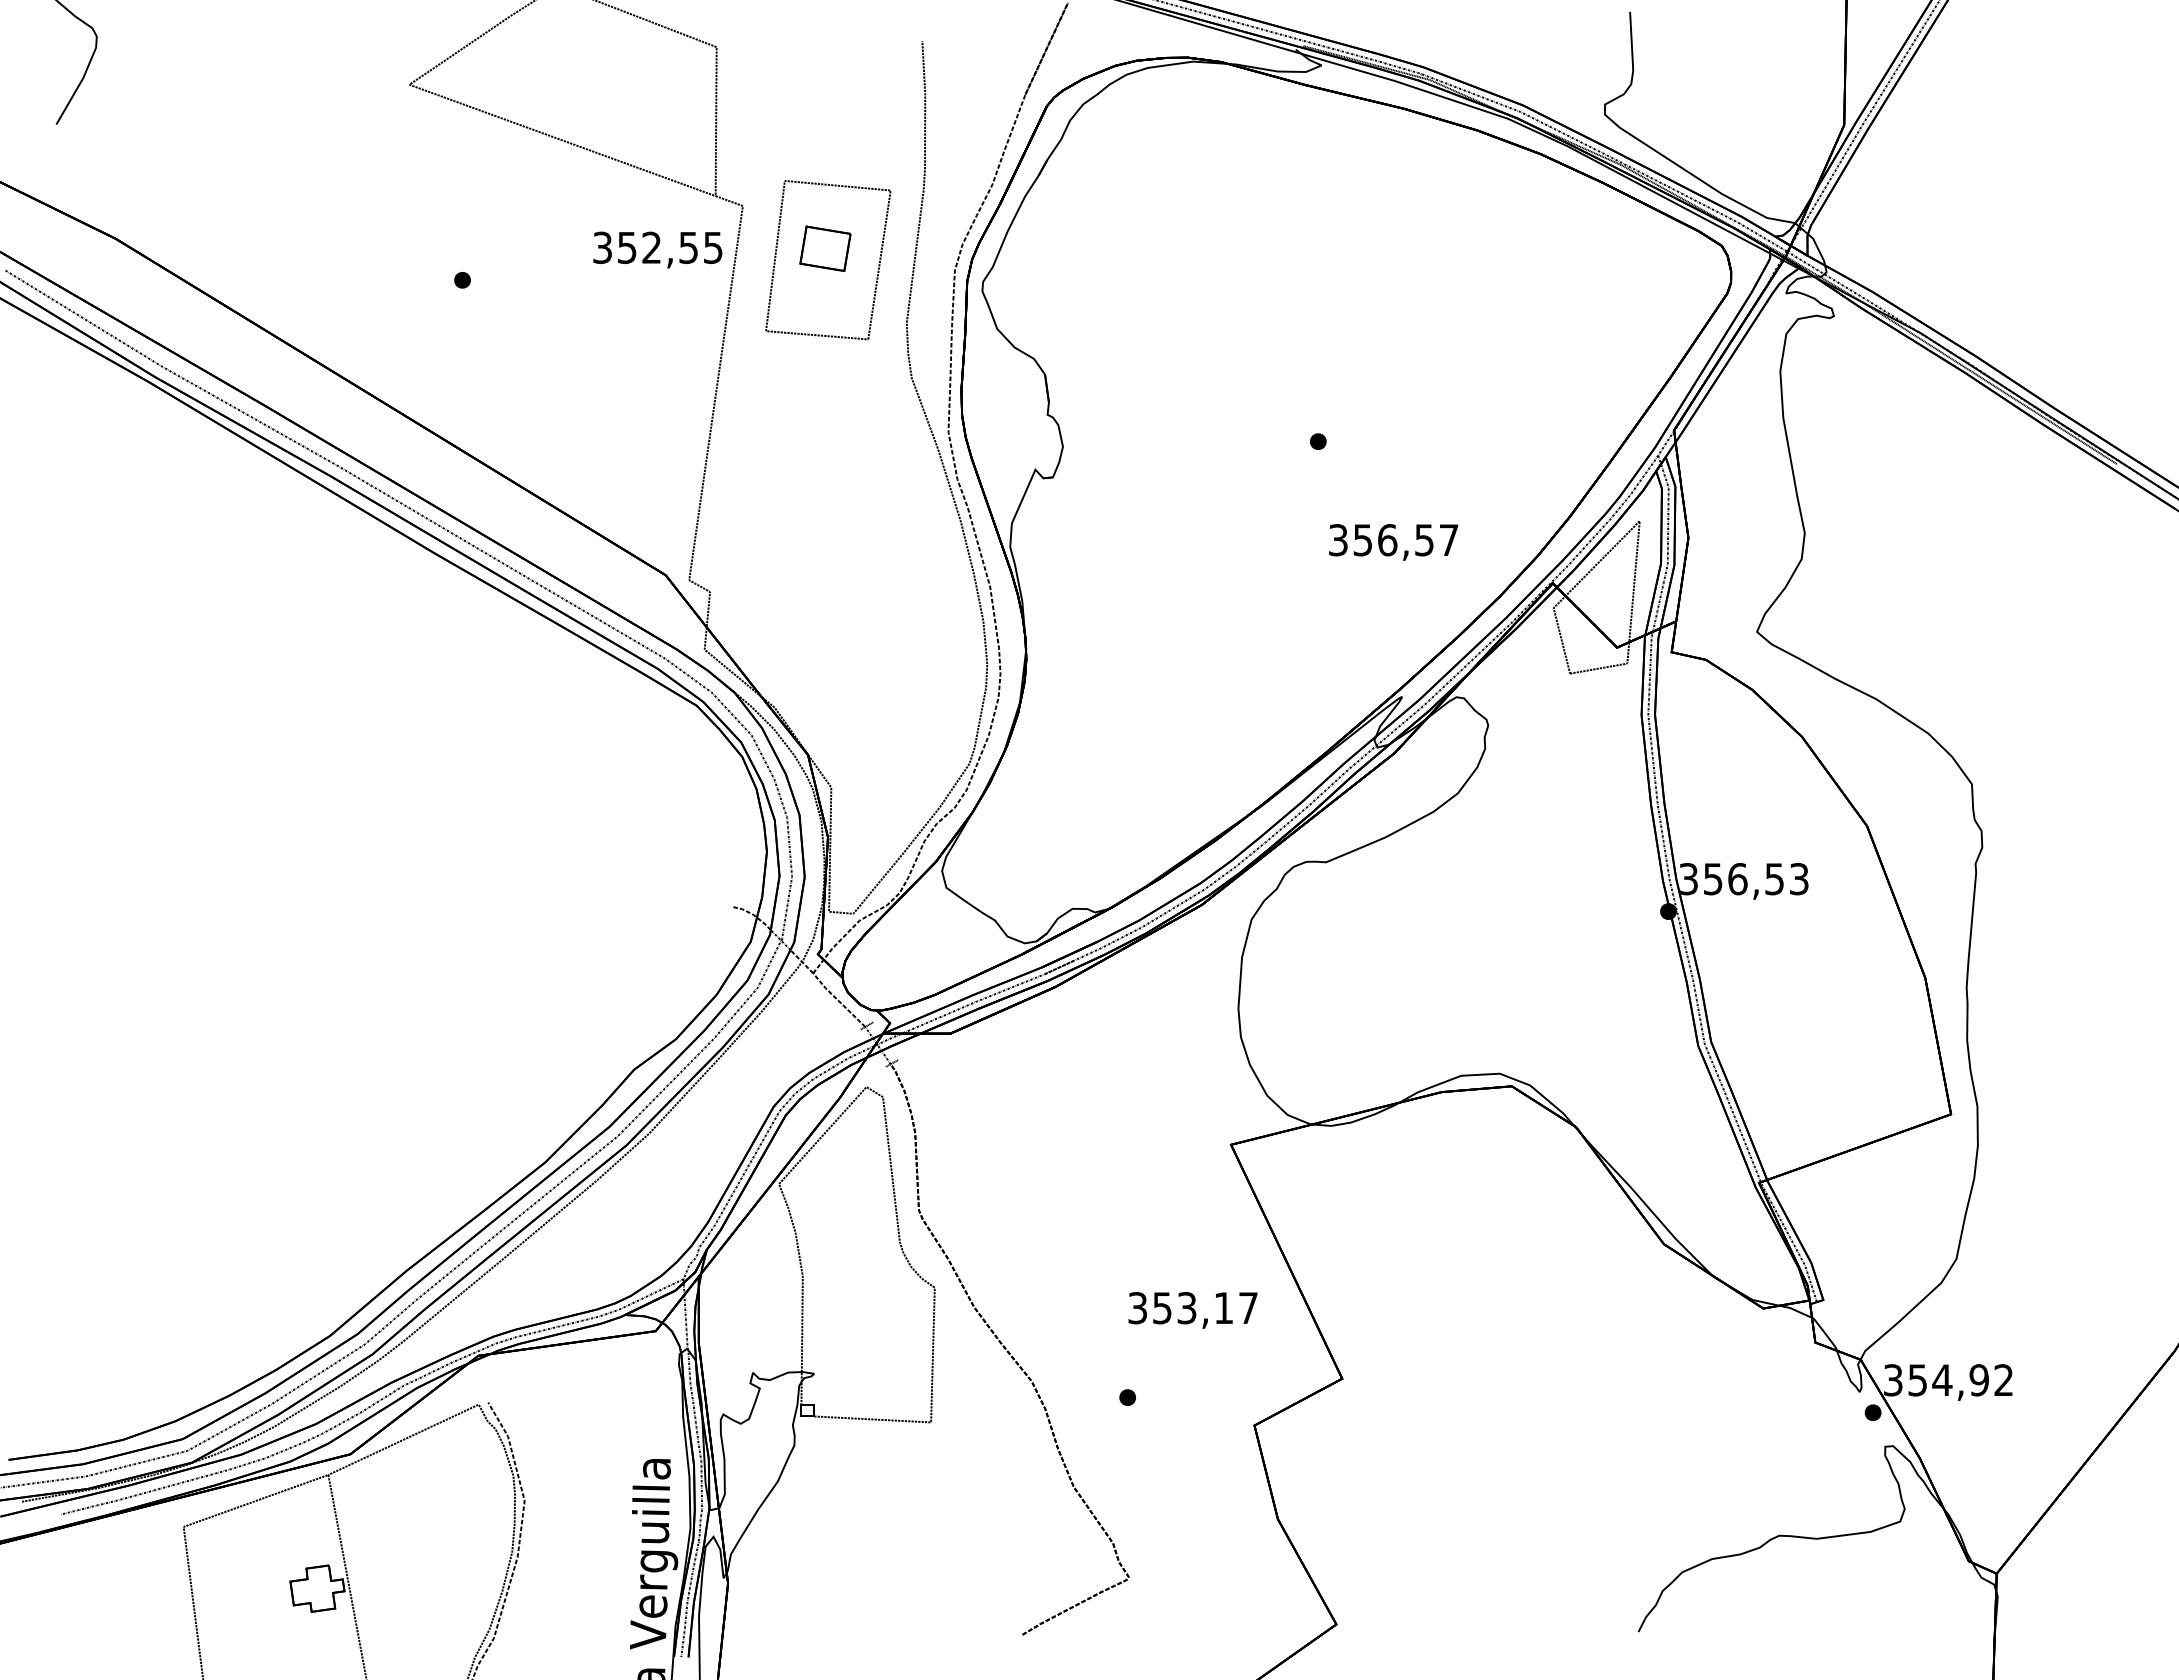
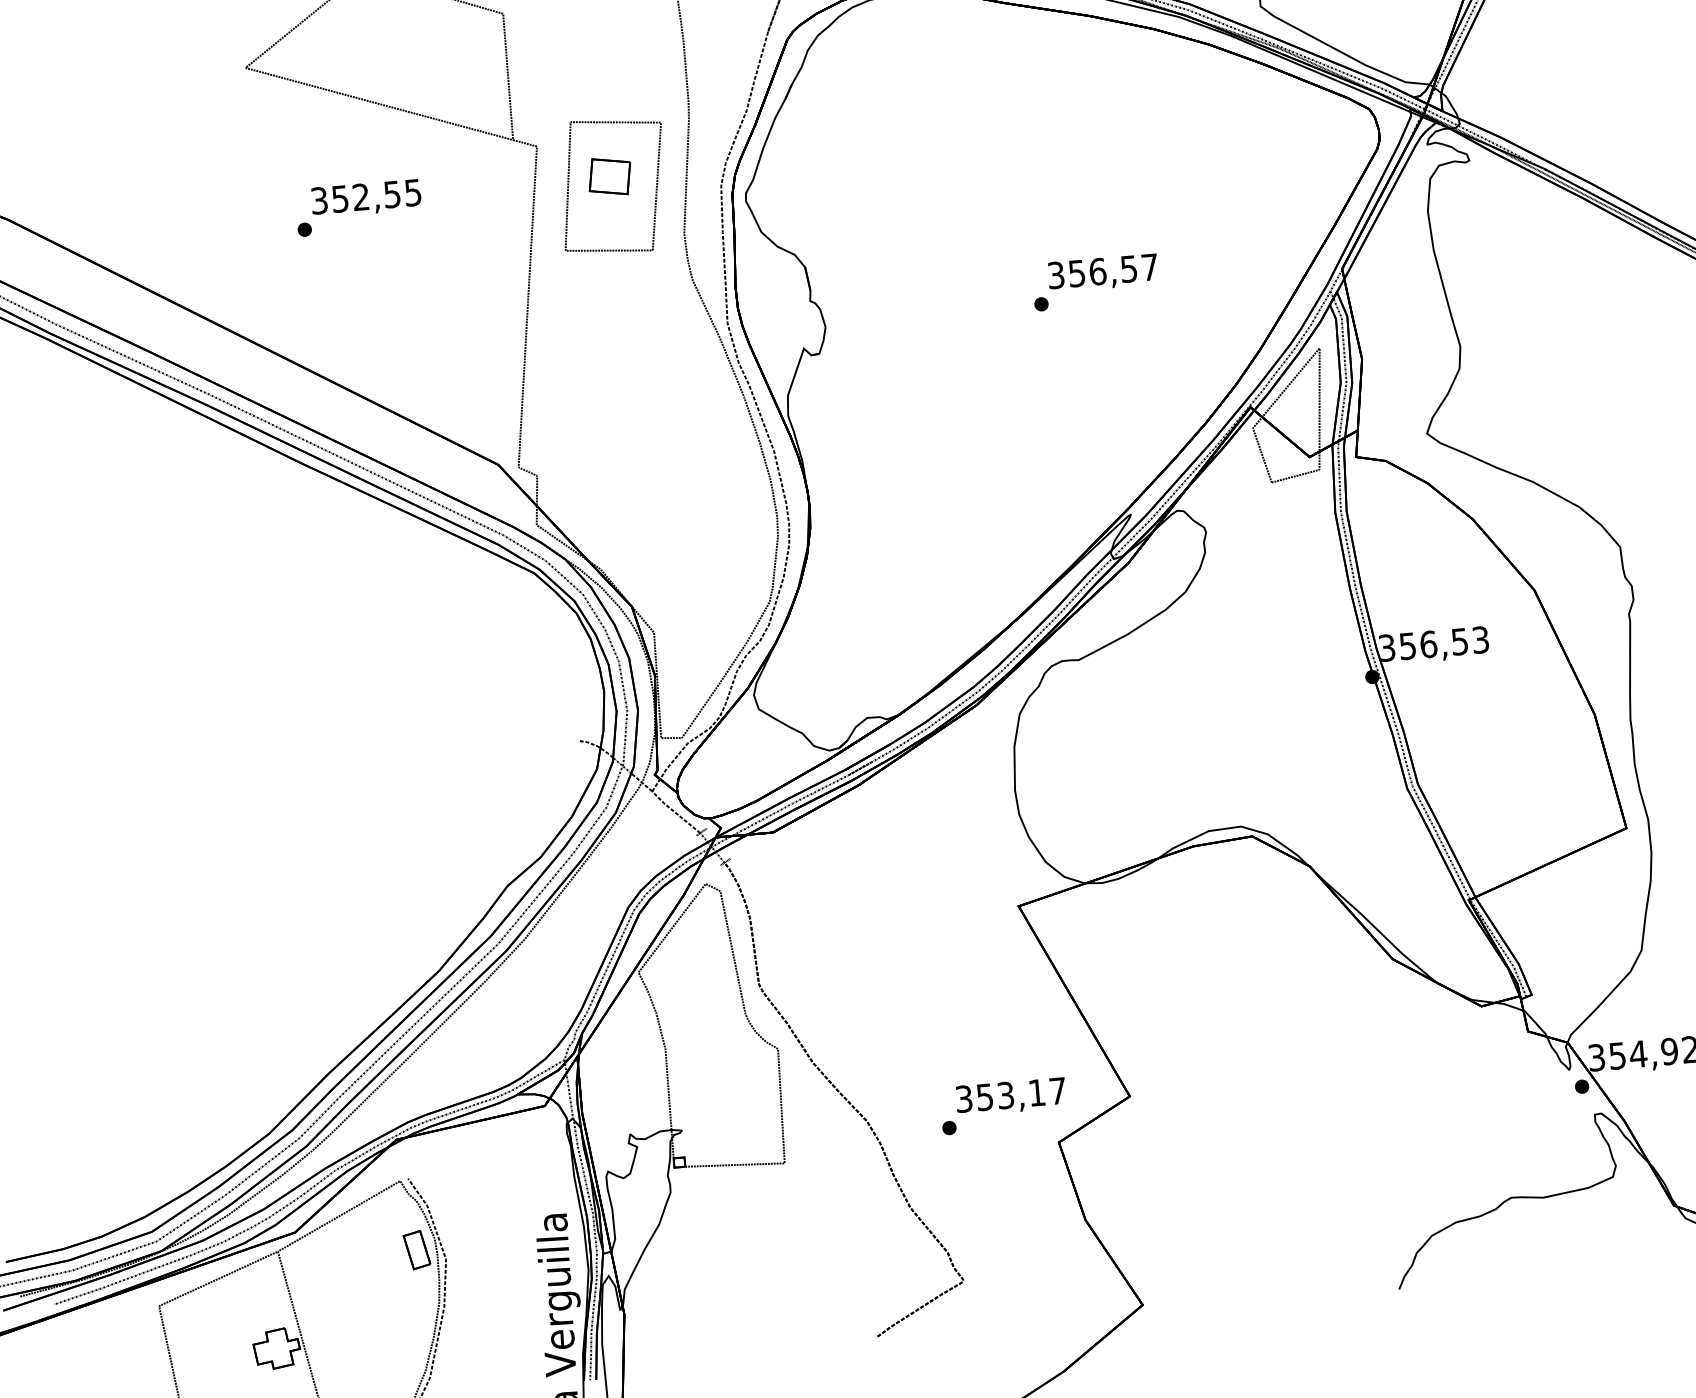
text: (657, 249) -> (366, 198), moved
text: (1393, 542) -> (1103, 273), moved
text: (1192, 1310) -> (1010, 1097), moved
part: (491, 1487) -> (417, 1250), added

